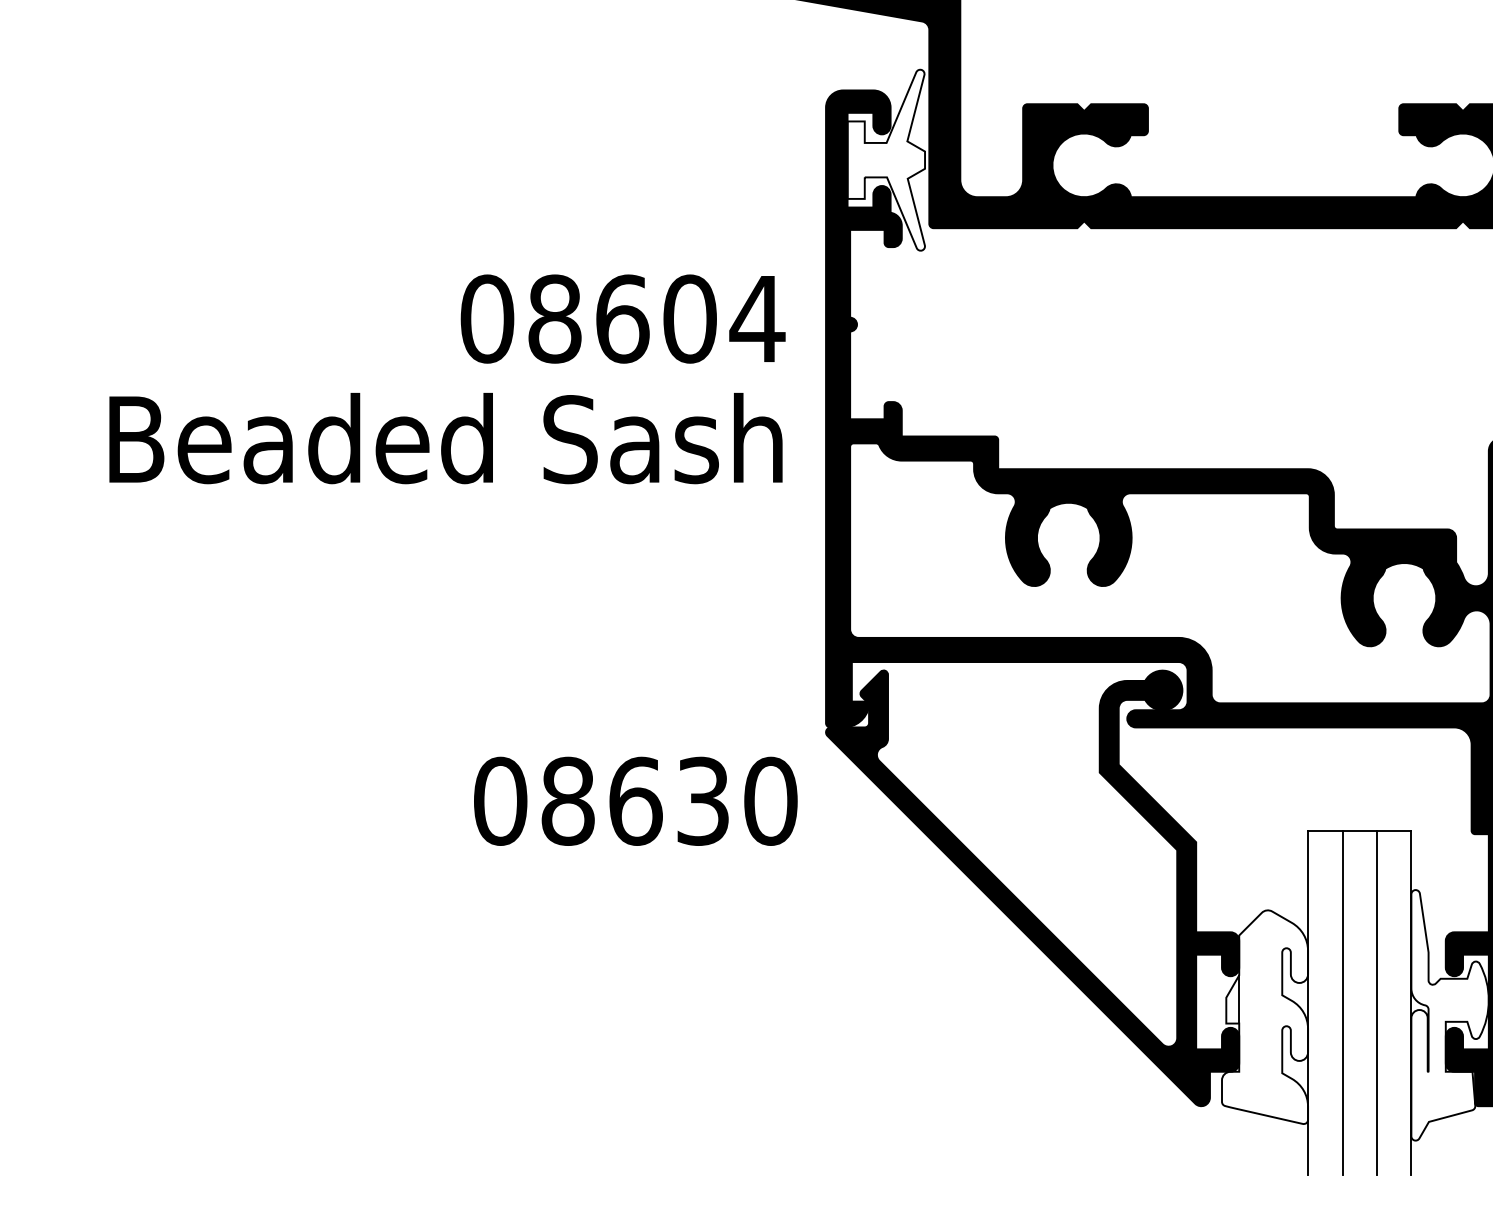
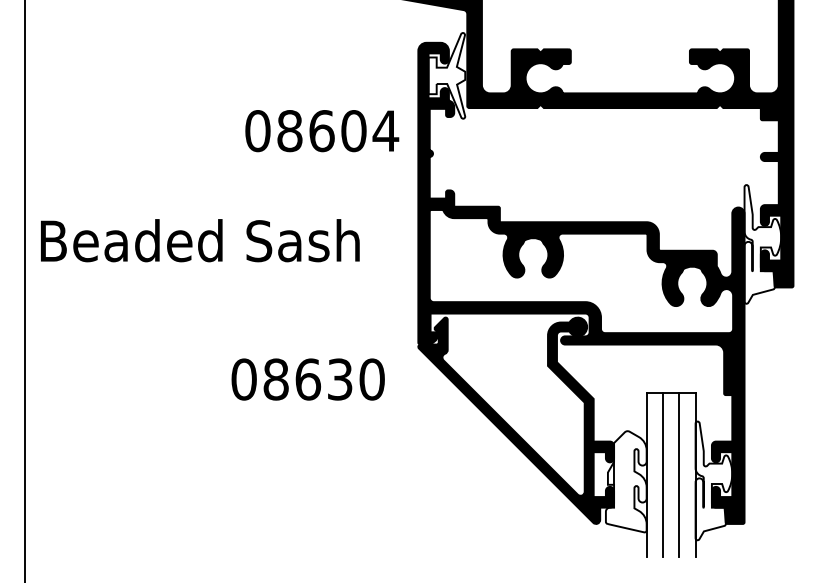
text: (623, 319) -> (322, 131), moved
text: (446, 438) -> (200, 240), moved
text: (634, 801) -> (307, 379), moved

